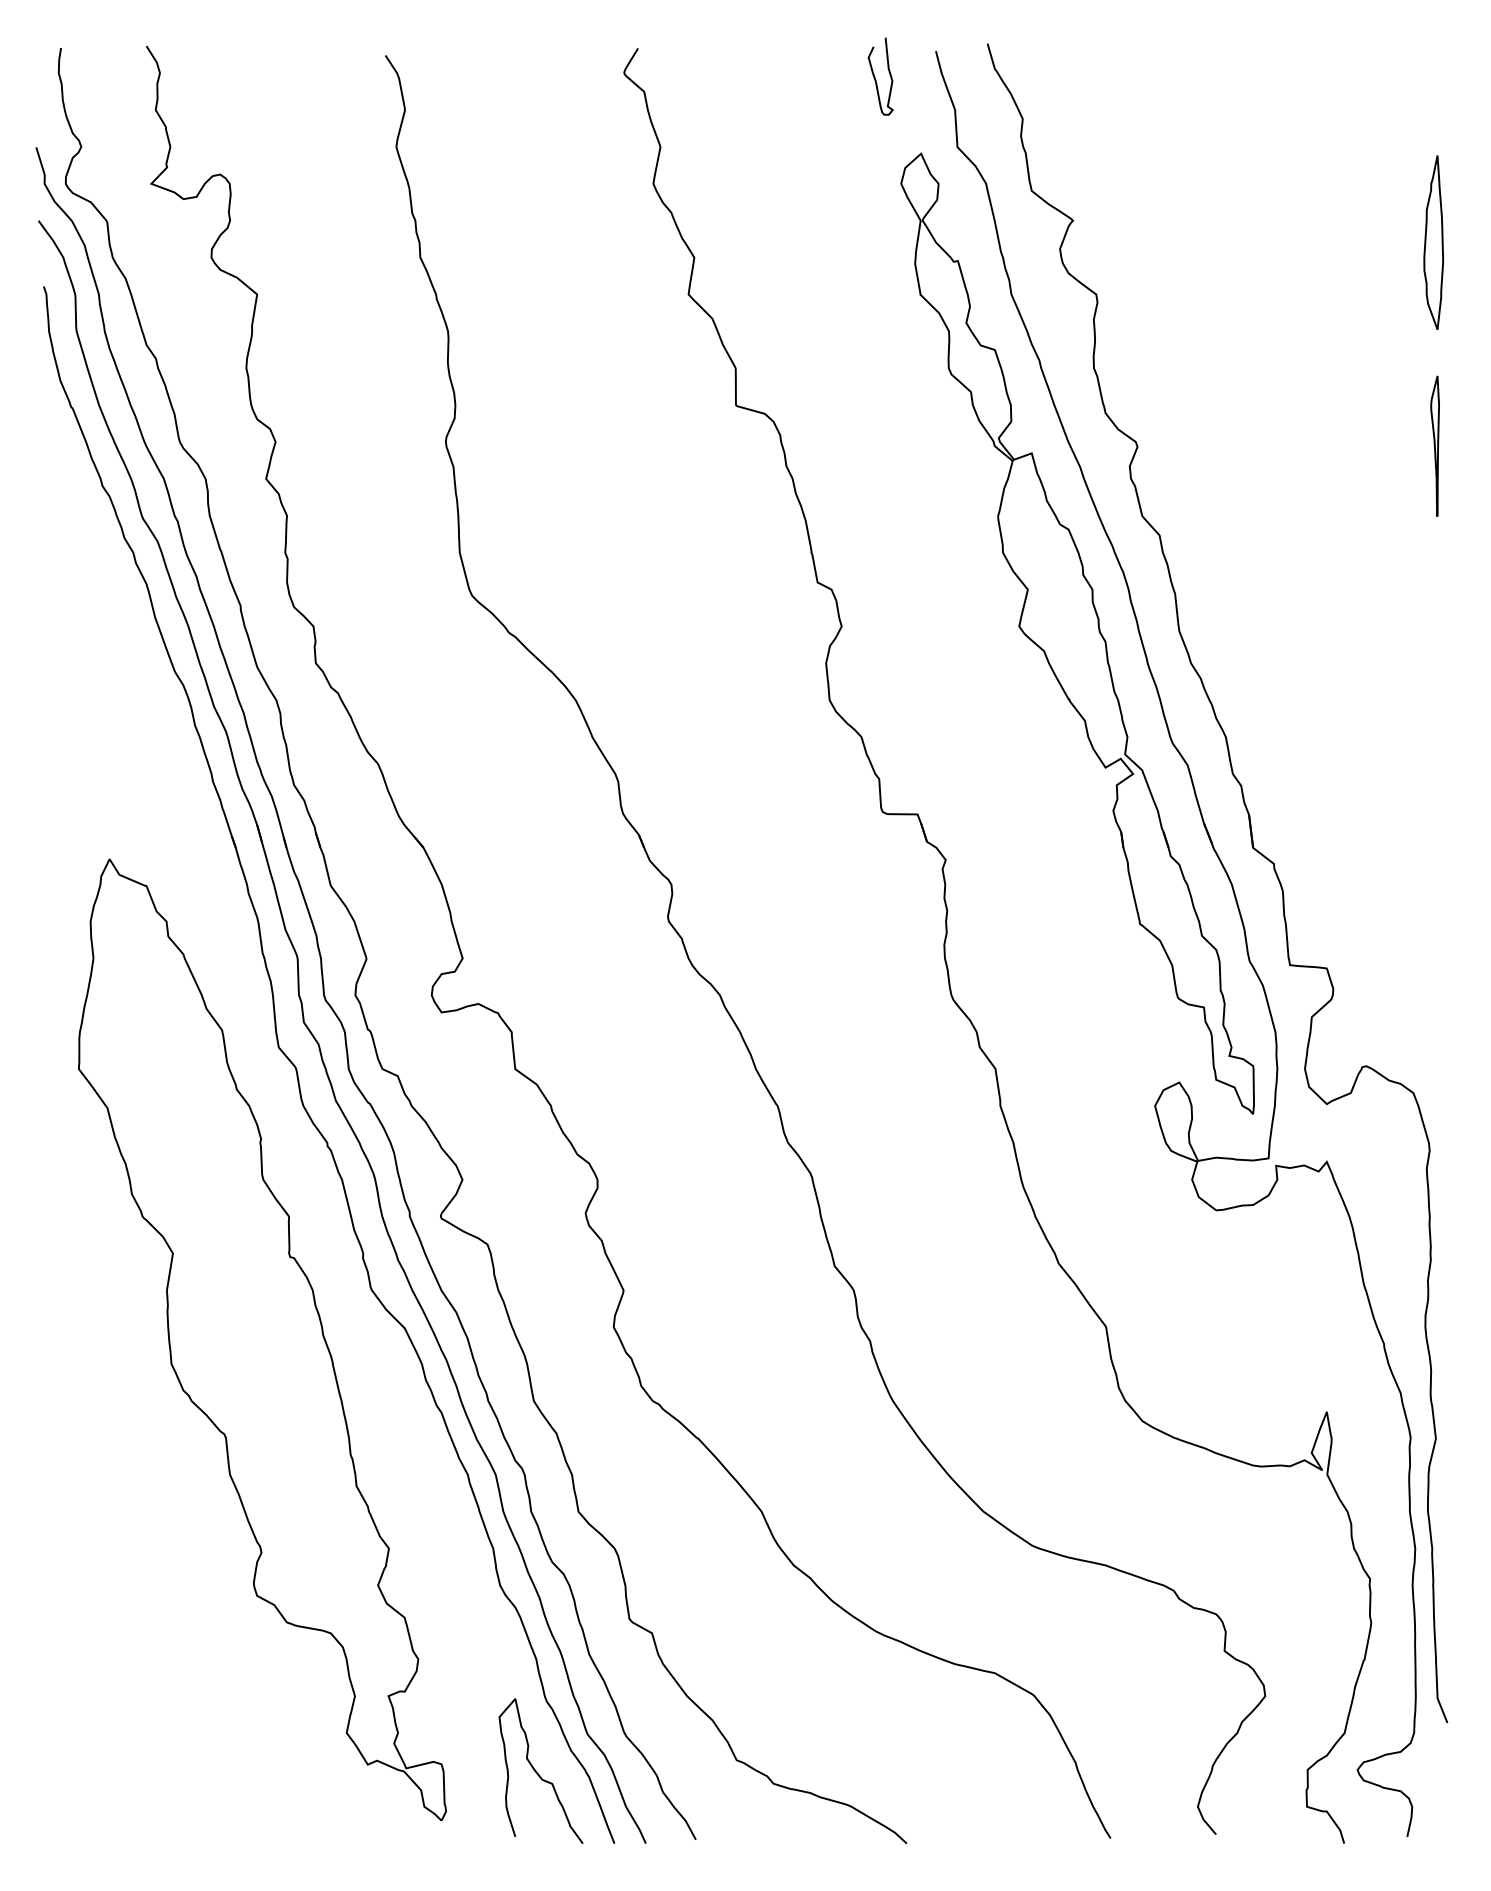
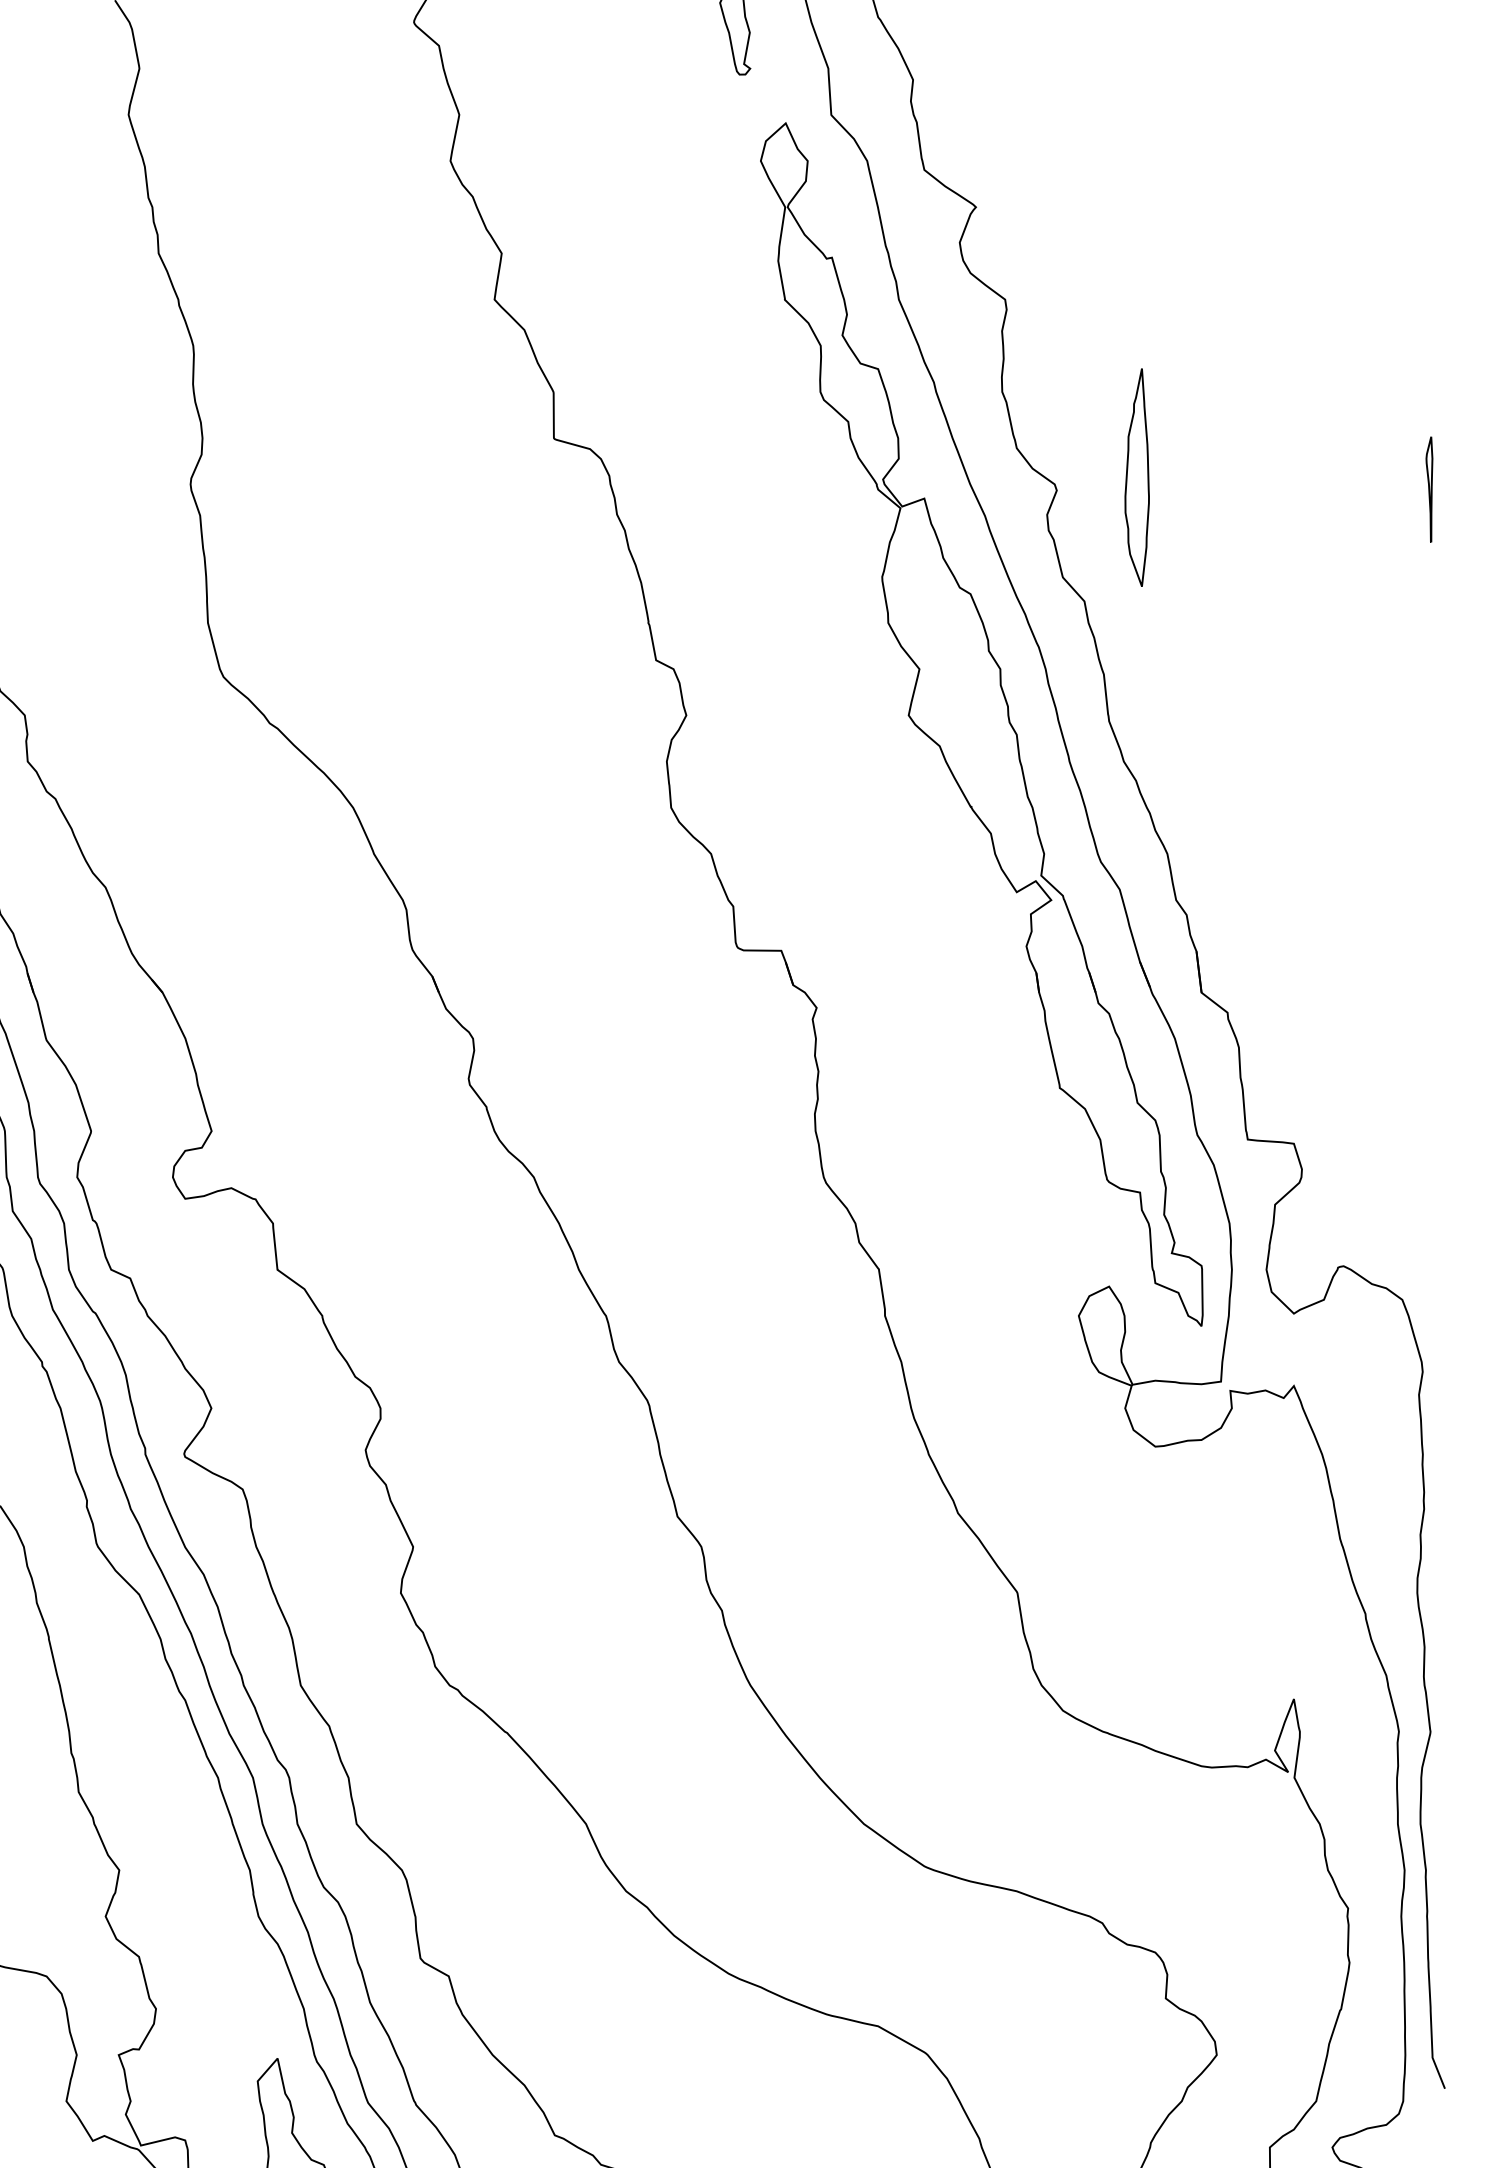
part: (1433, 242) -> (1136, 477), moved
part: (1434, 445) -> (1428, 488), size x0.6

